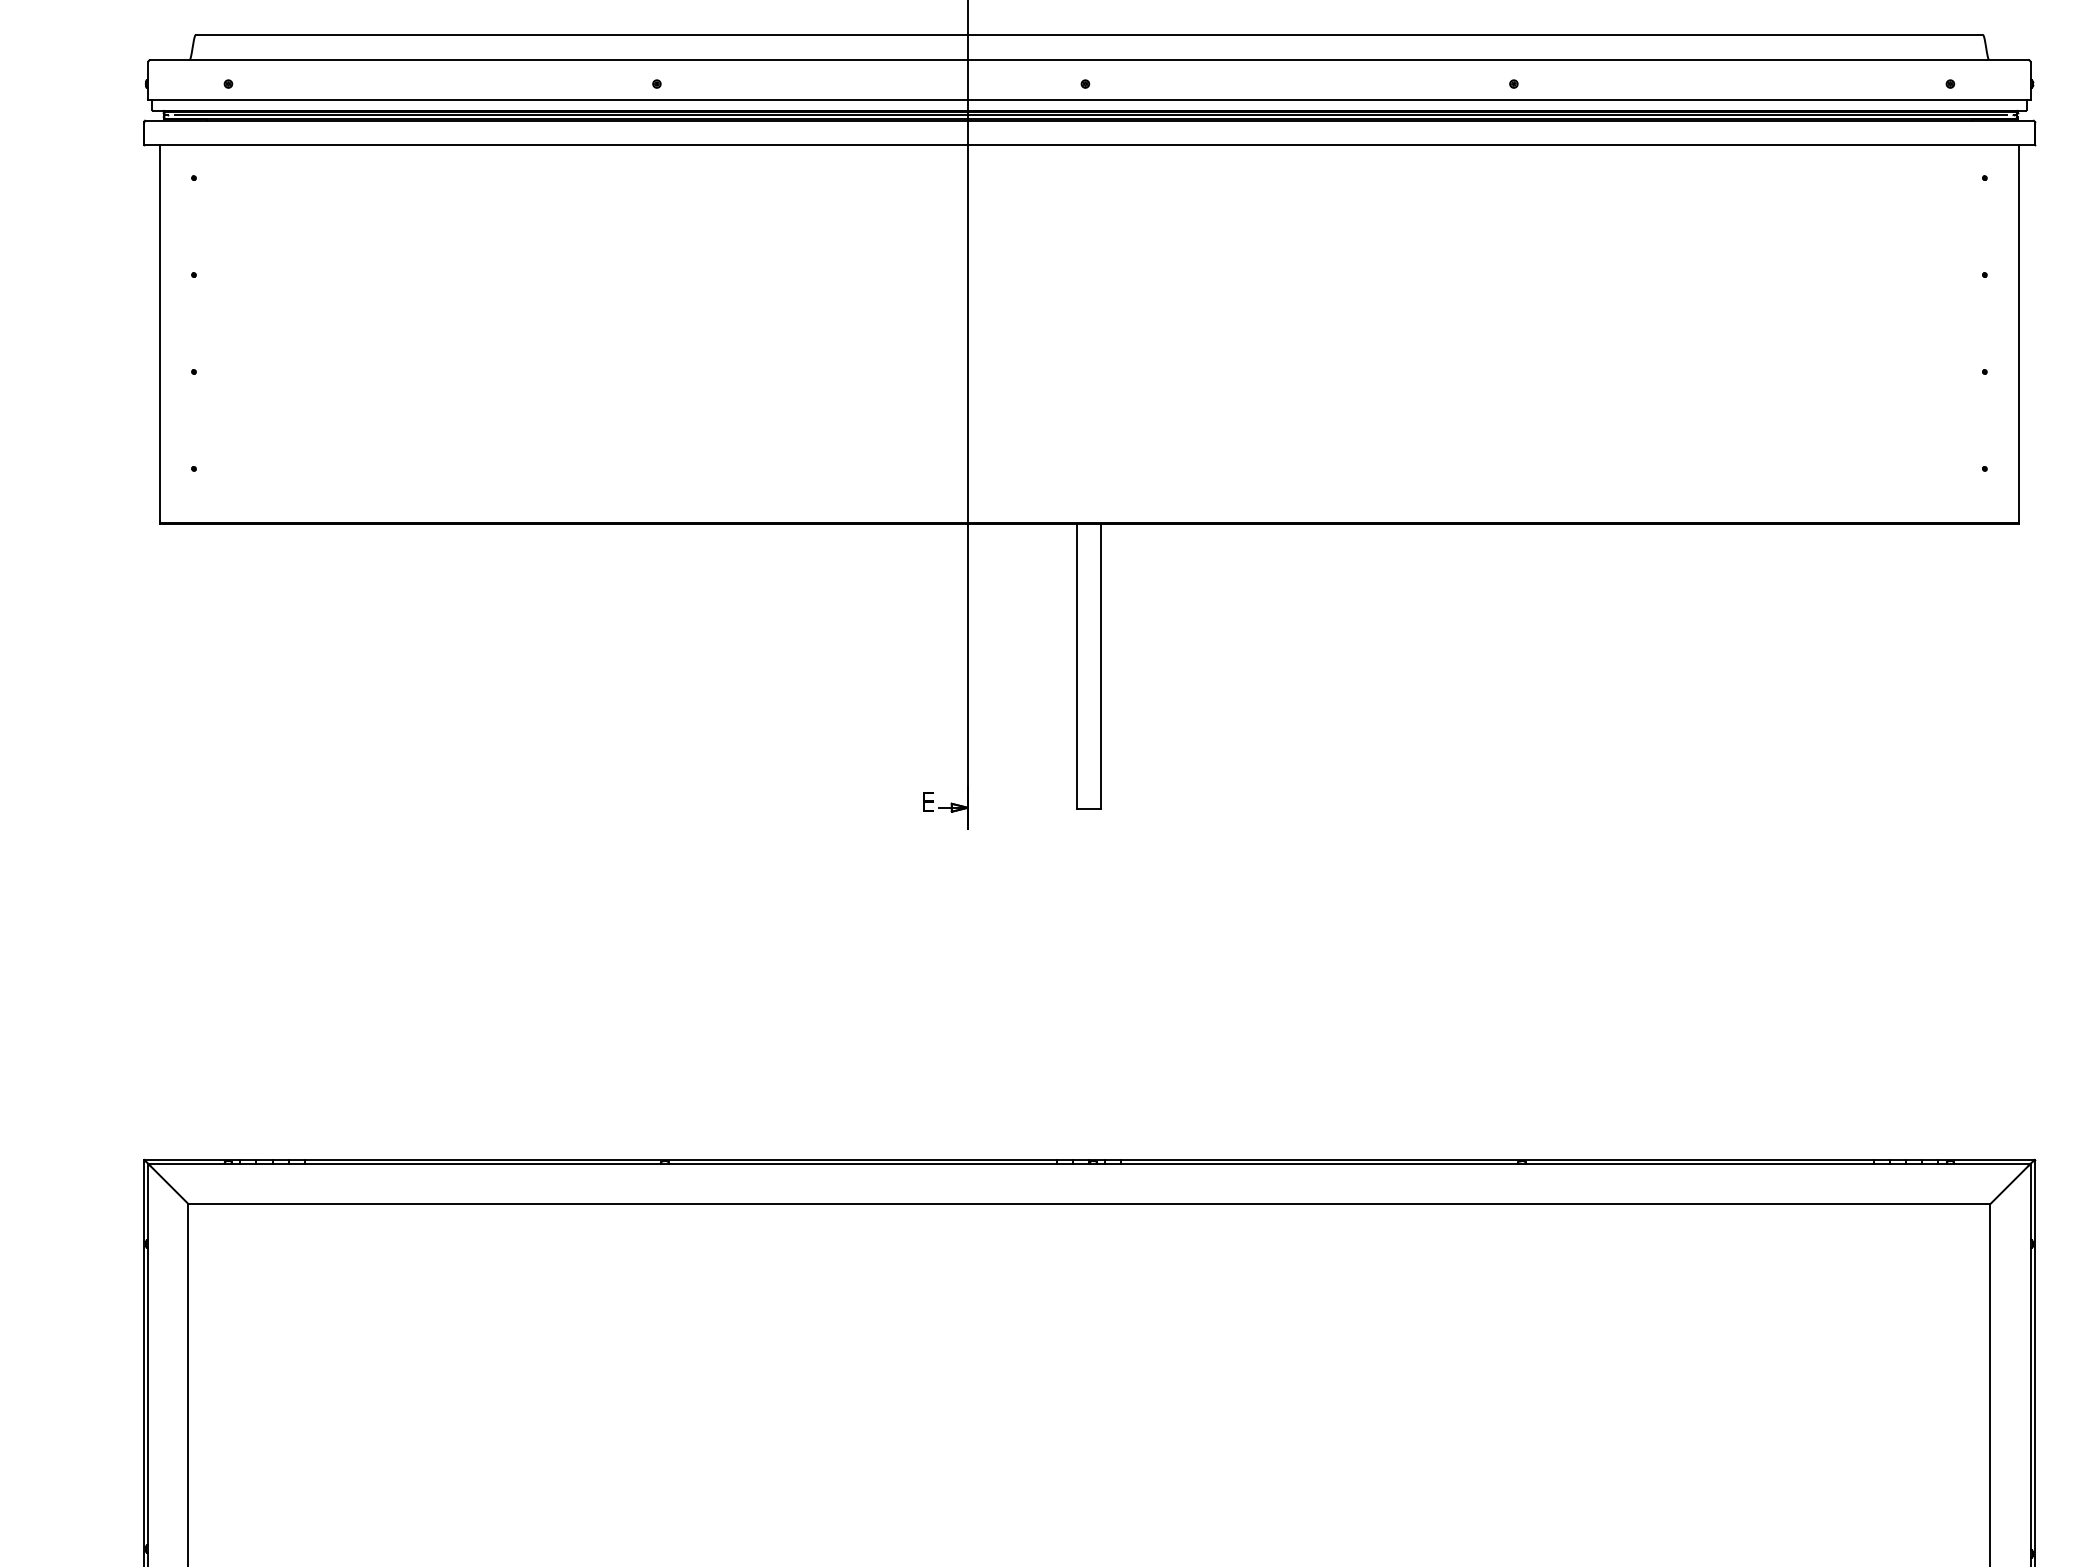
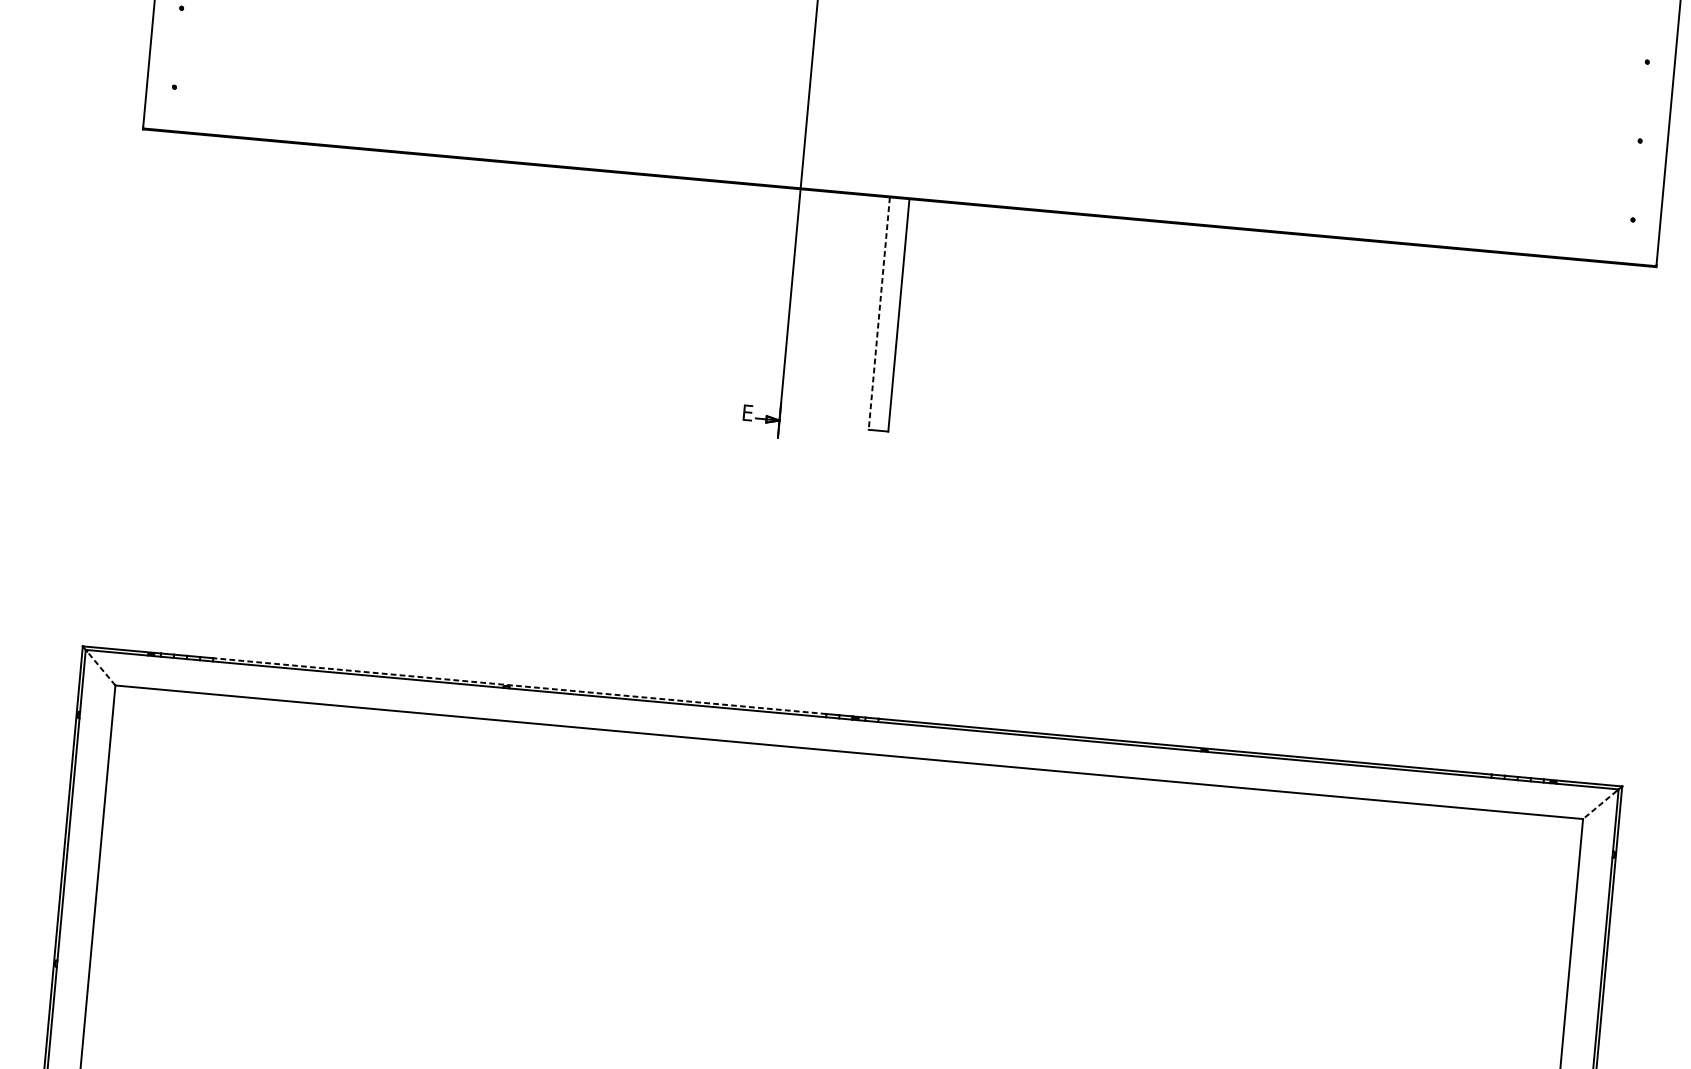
line: (1077, 666) -> (879, 313), solid -> dashed
line: (680, 1159) -> (519, 685), solid -> dashed
line: (169, 1184) -> (101, 668), solid -> dashed
line: (2009, 1184) -> (1600, 804), solid -> dashed

